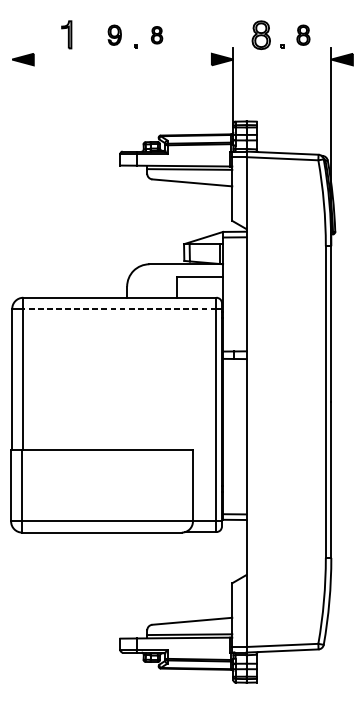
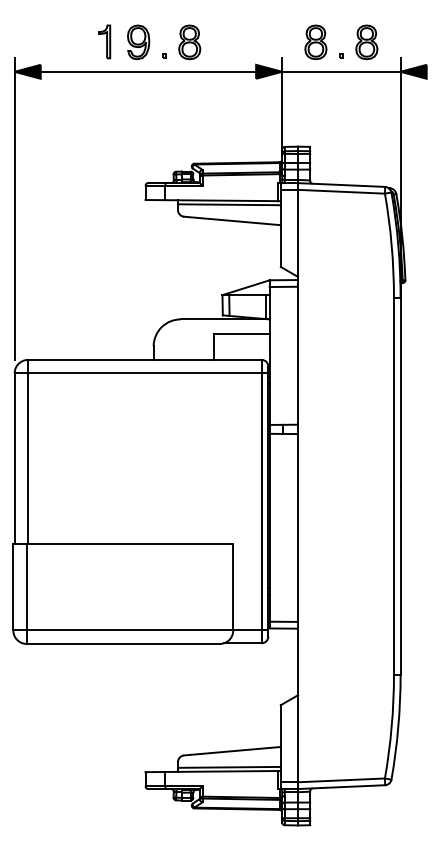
part: (66, 34) -> (104, 41), moved
part: (114, 35) -> (138, 42), size x1.43
part: (156, 35) -> (189, 42), size x1.67
part: (303, 35) -> (366, 42), size x1.43
line: (122, 59) -> (148, 71), added
line: (282, 59) -> (341, 71), added
line: (12, 172) -> (14, 208), added
line: (119, 309) -> (144, 373), dashed -> solid

